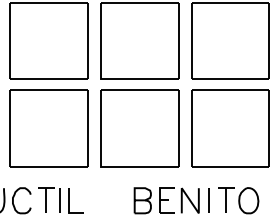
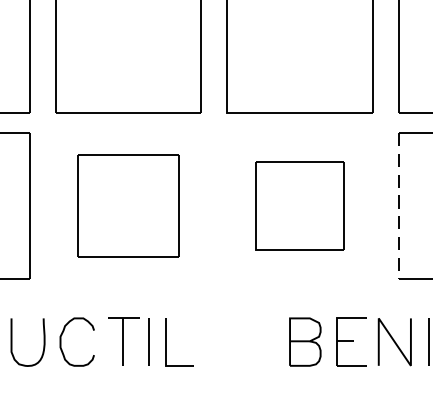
part: (48, 128) -> (127, 205), size x0.7
part: (139, 128) -> (299, 205), size x0.6
line: (192, 128) -> (398, 205), solid -> dashed

